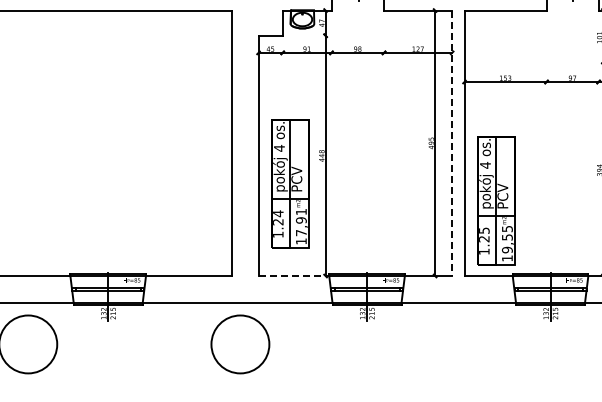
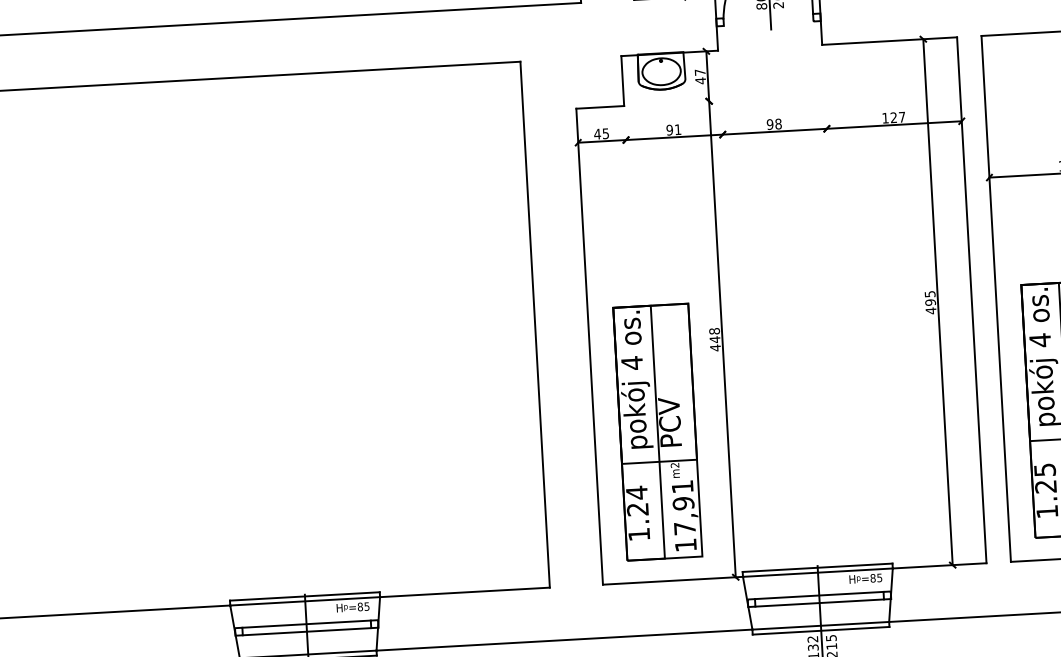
line: (452, 143) -> (972, 300), dashed -> solid
part: (290, 183) -> (657, 431), moved
line: (294, 276) -> (674, 581), dashed -> solid

